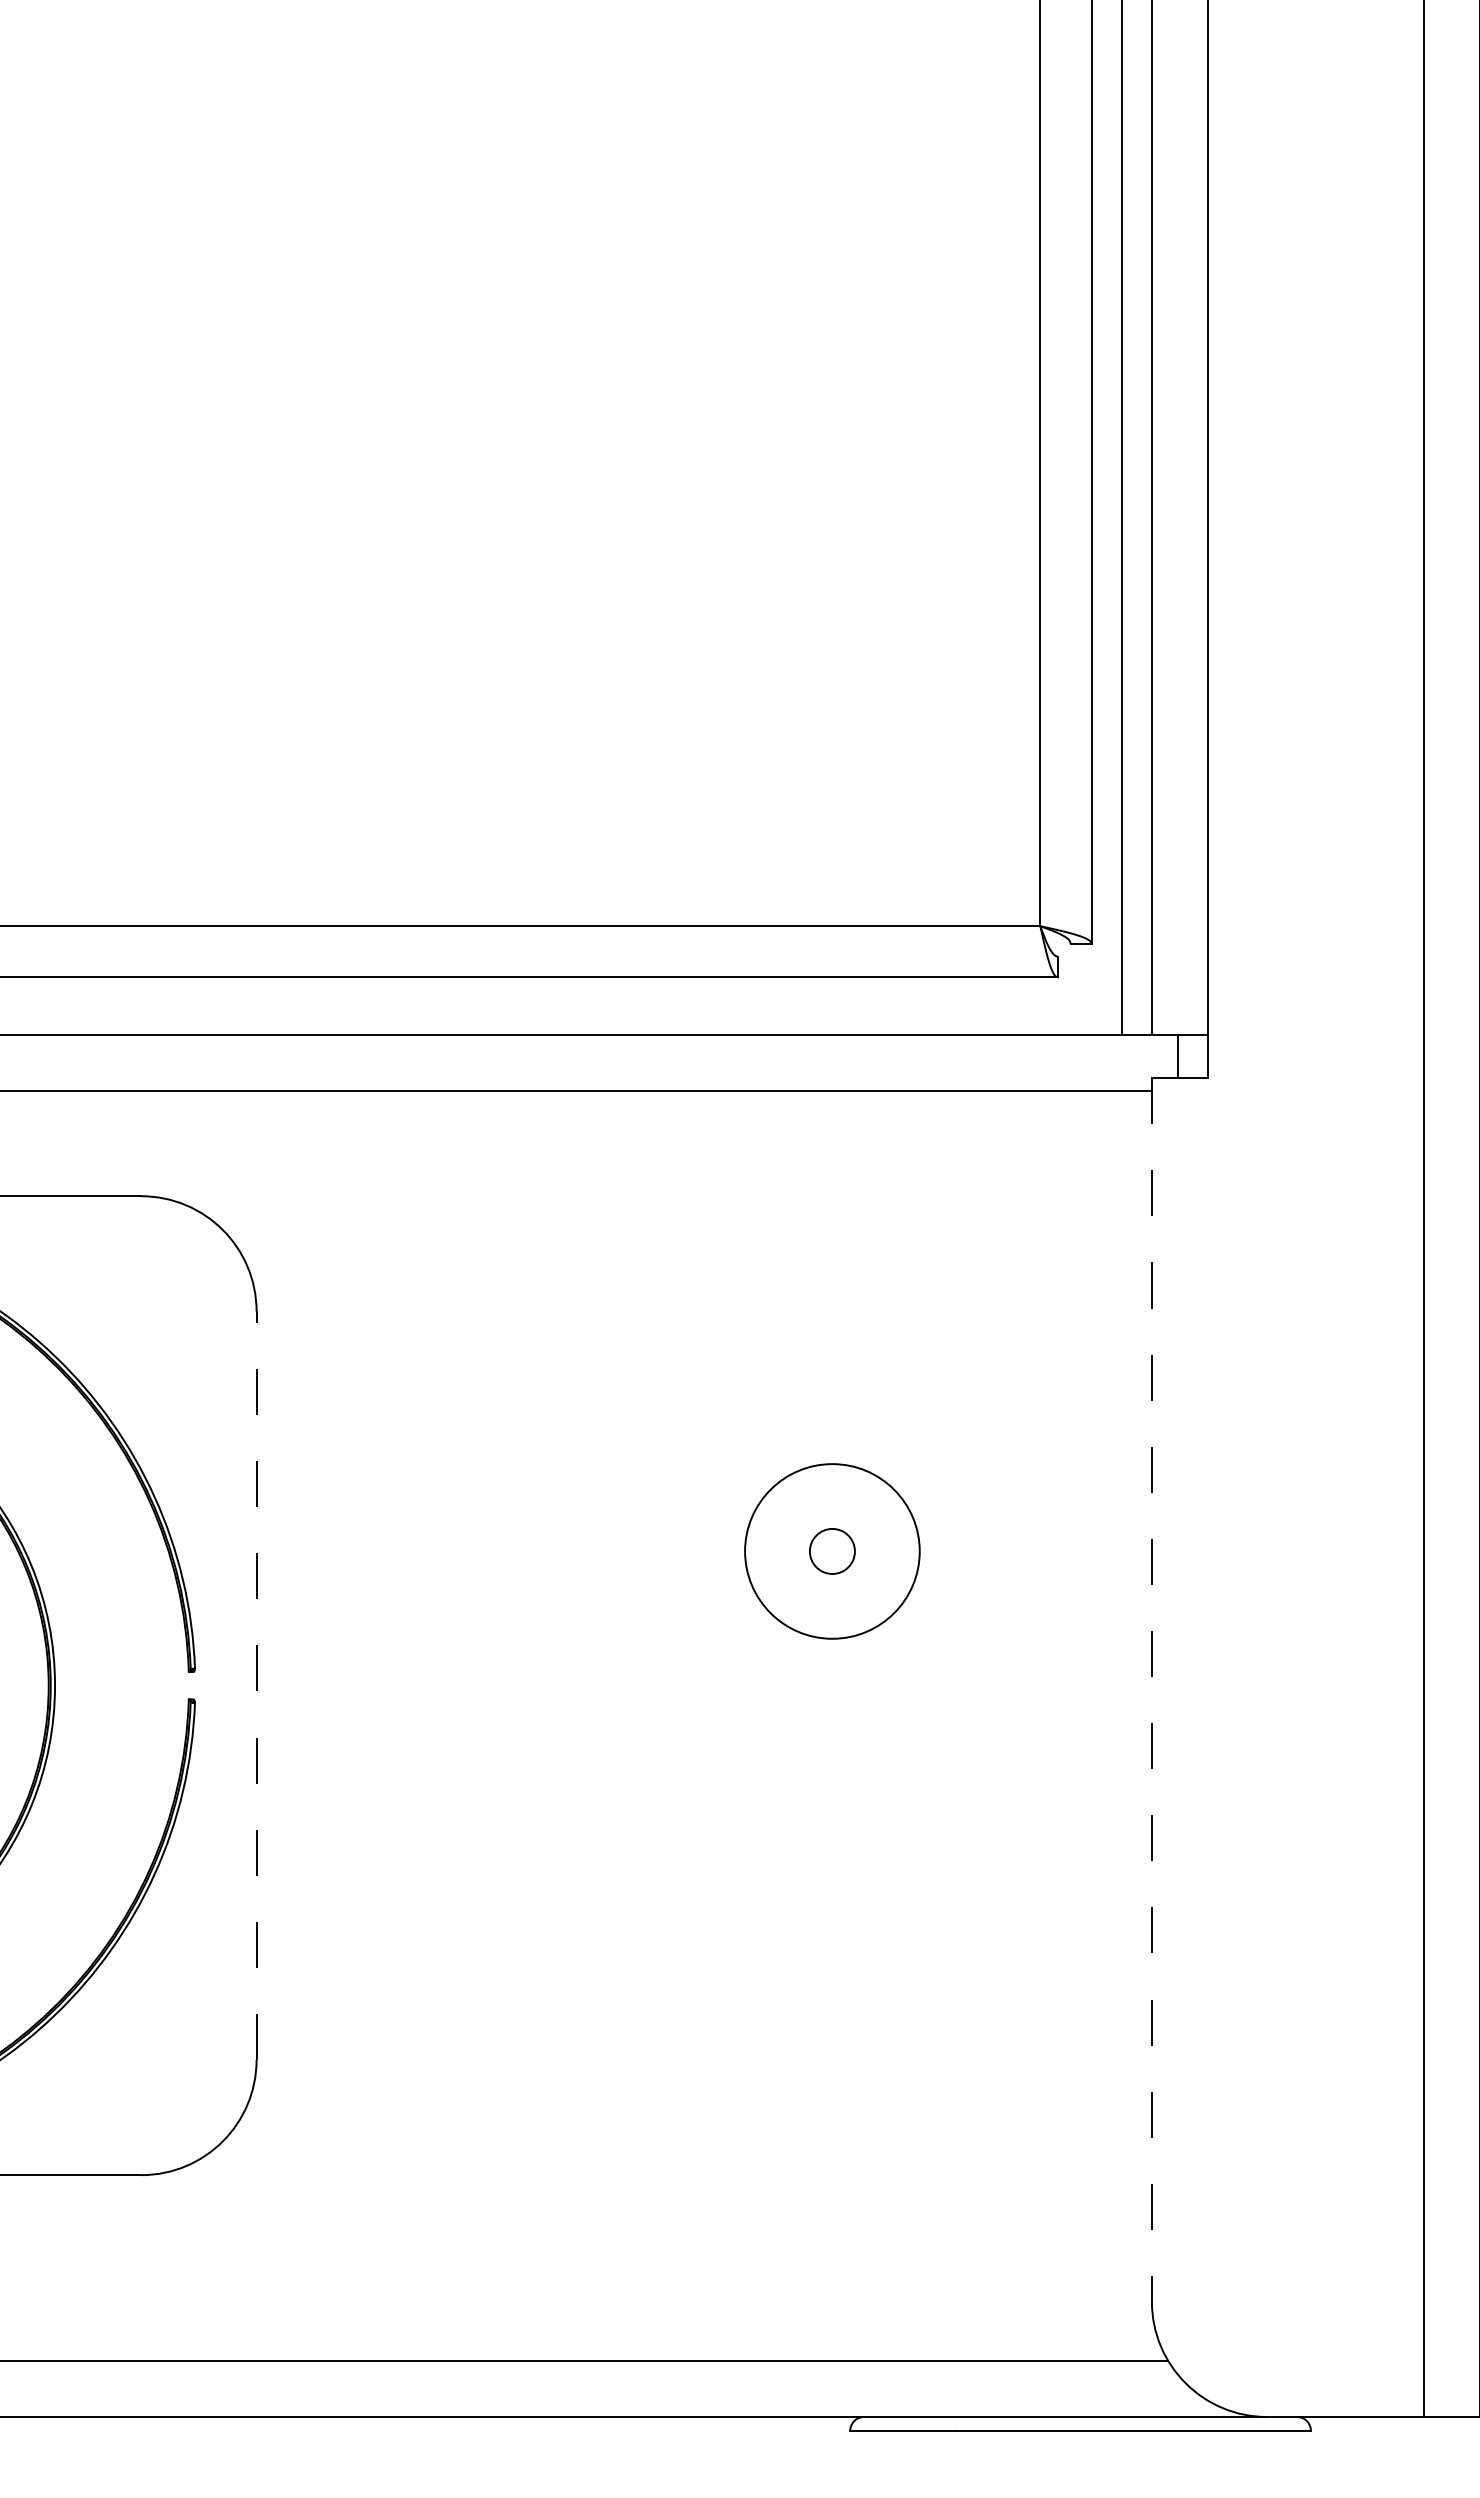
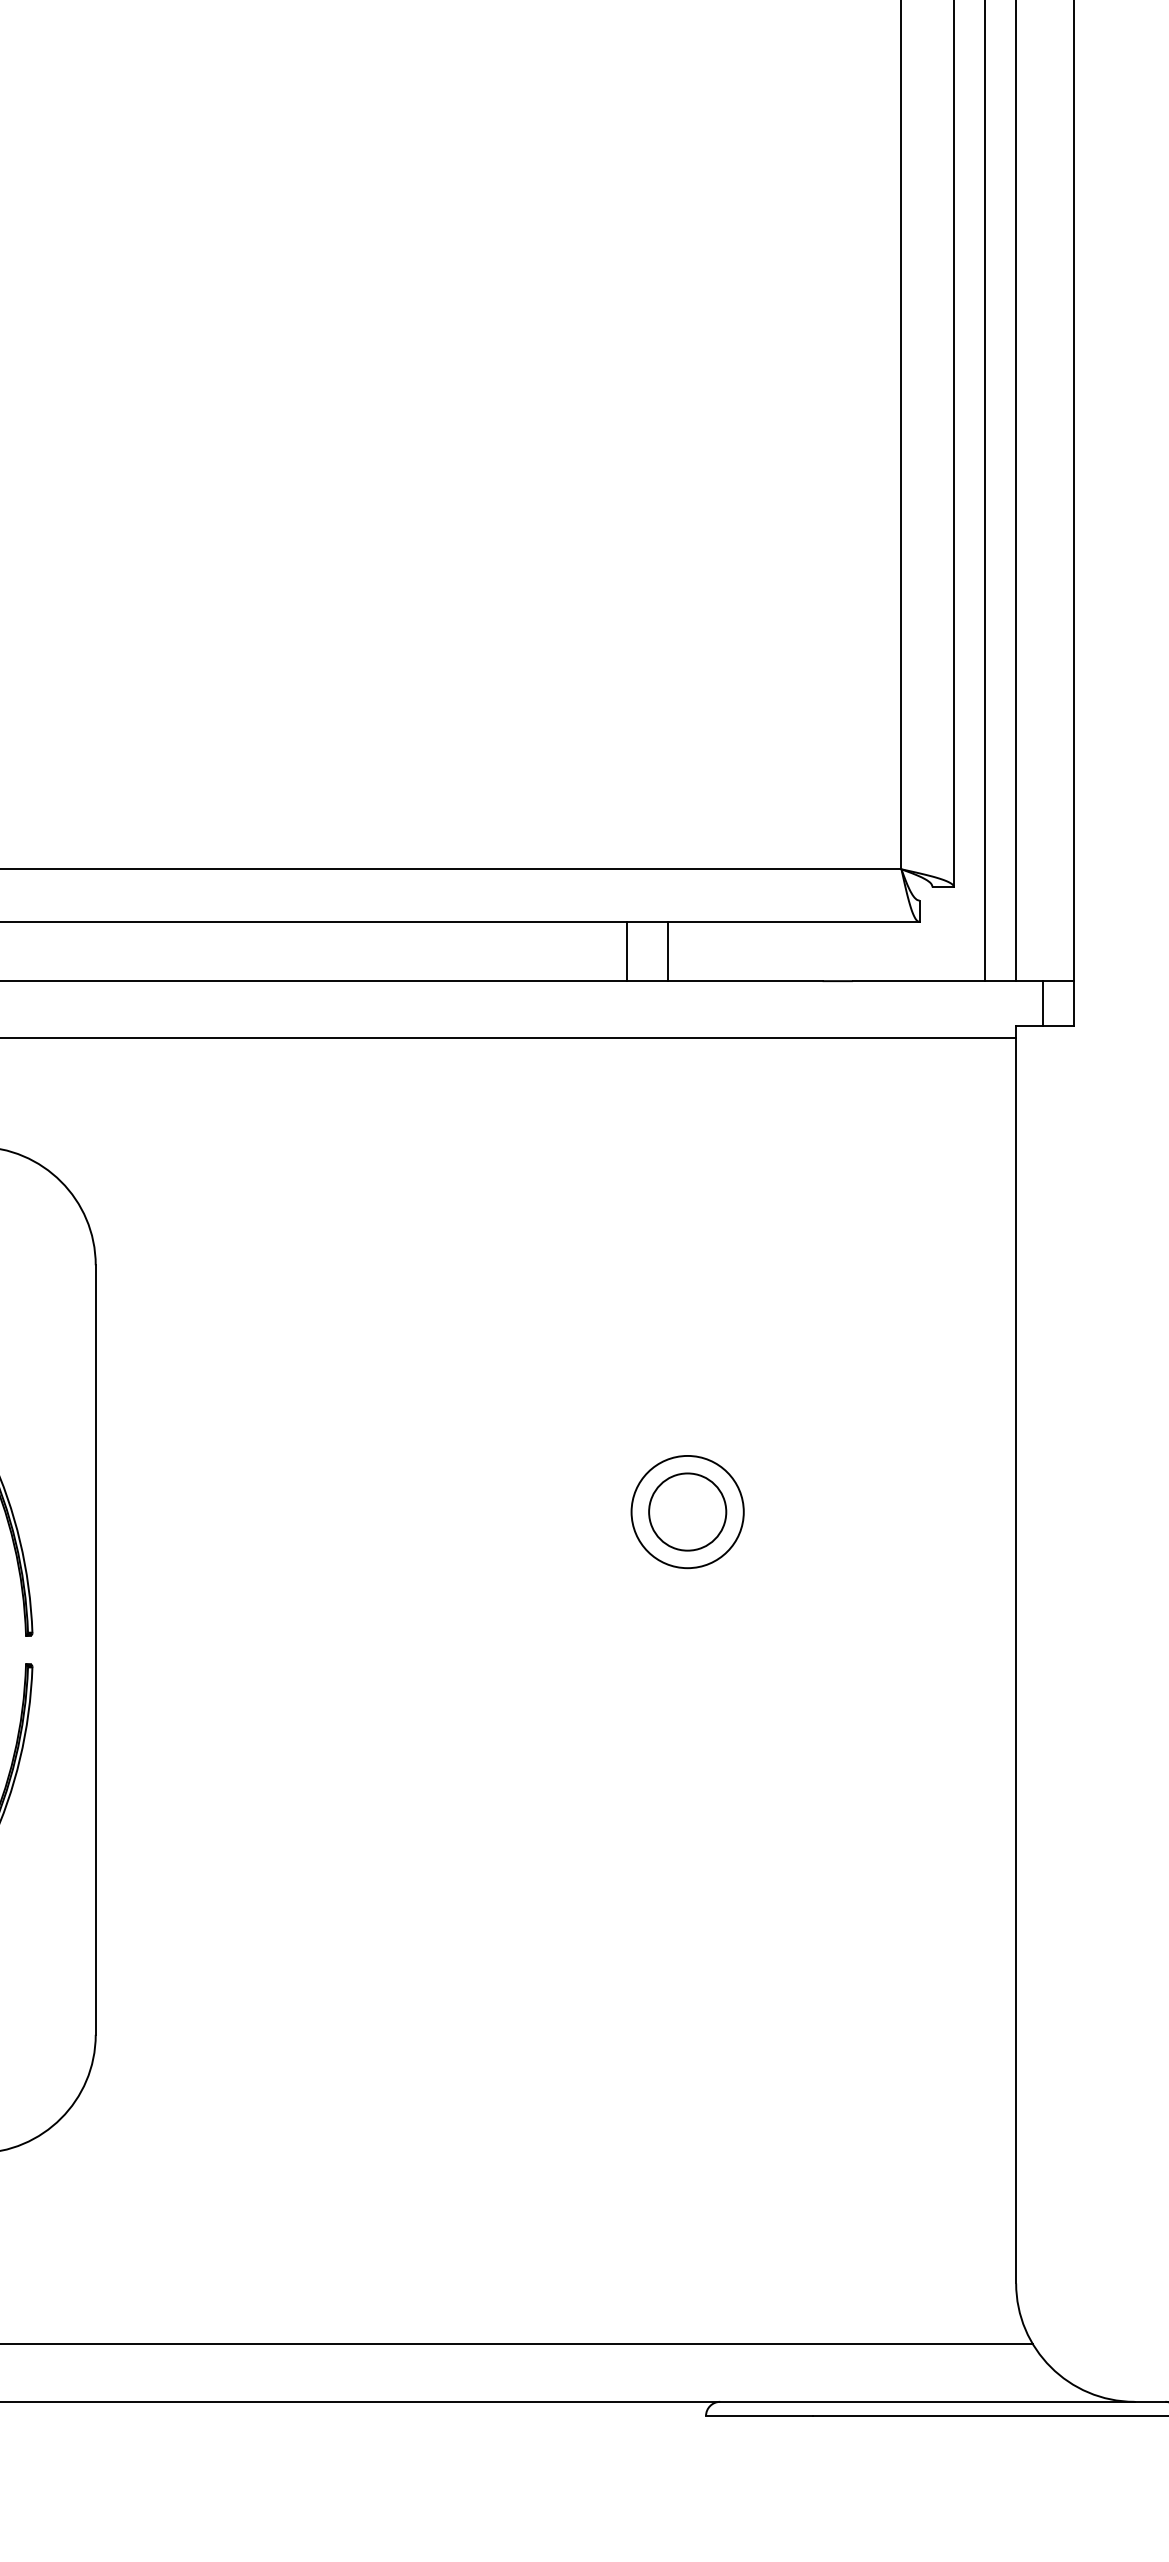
line: (773, 1006) -> (627, 951), added
line: (813, 1006) -> (668, 951), added
circle: (831, 1551) -> (686, 1512), size x1.67
circle: (832, 1551) -> (687, 1512), size x0.62
line: (256, 1685) -> (95, 1649), dashed -> solid
line: (1151, 1690) -> (1015, 1654), dashed -> solid

